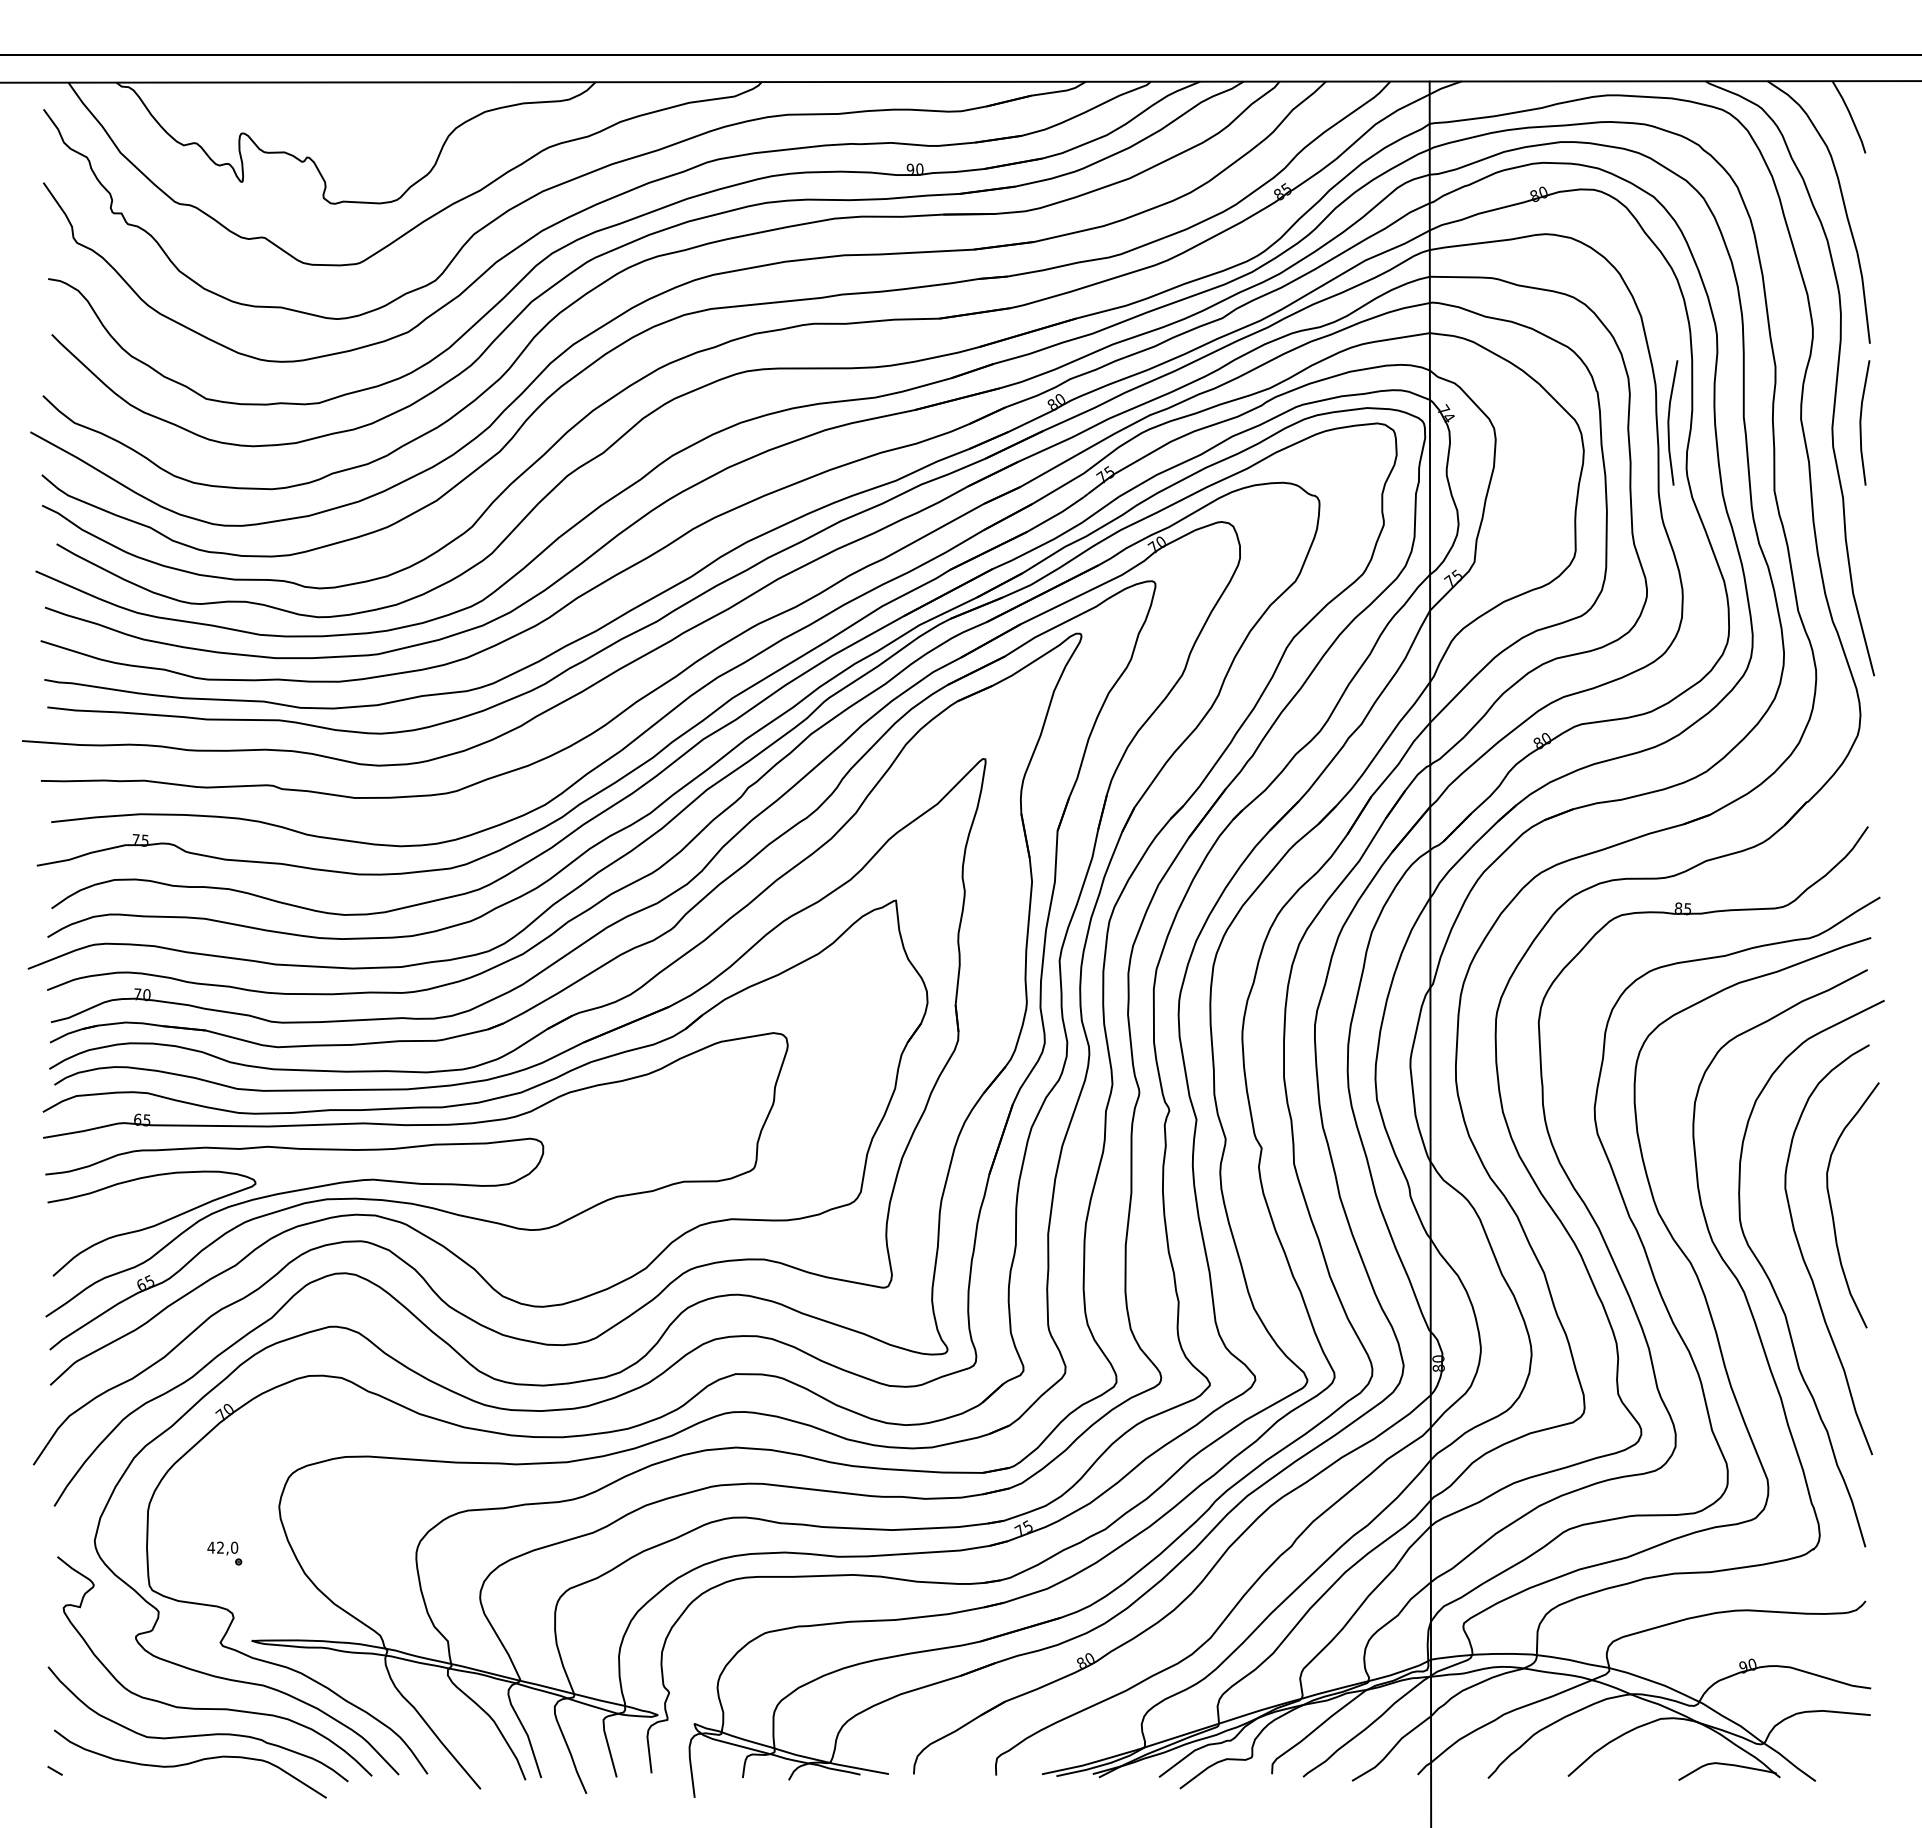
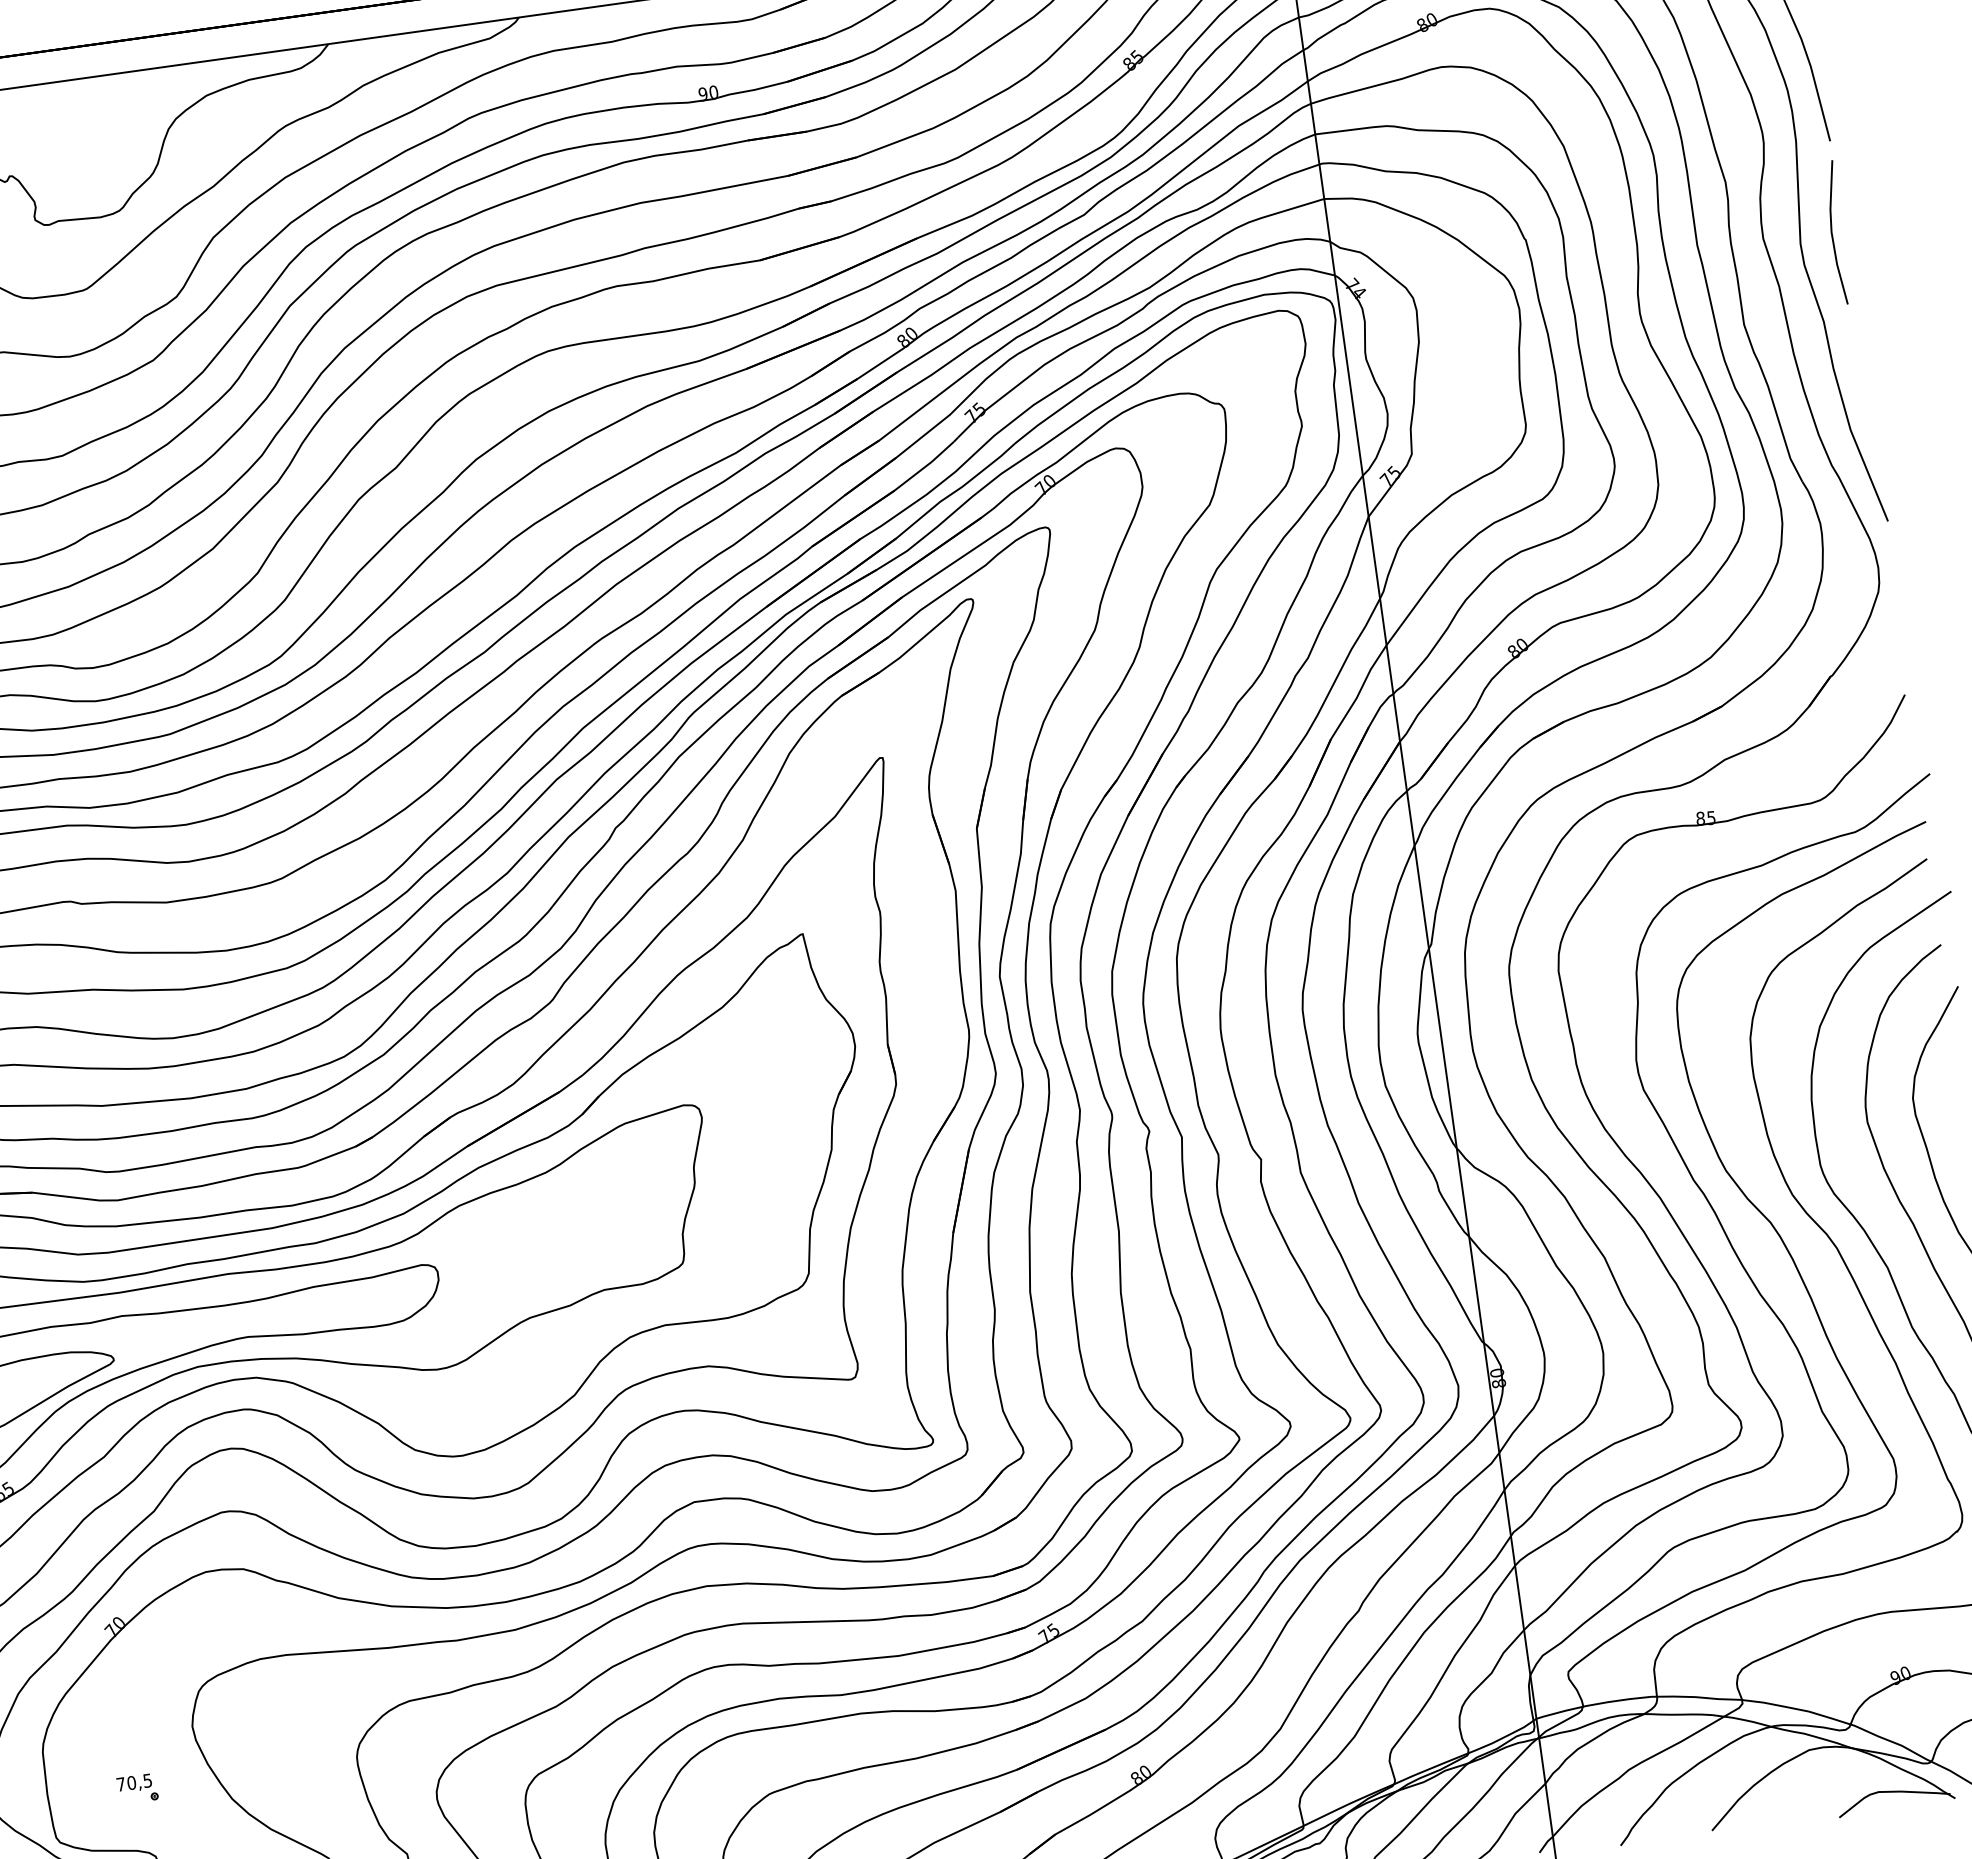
line: (1669, 422) -> (1613, 263), removed
text: (222, 1547) -> (133, 1782), 42,0 -> 70,5

